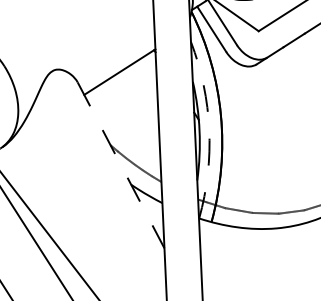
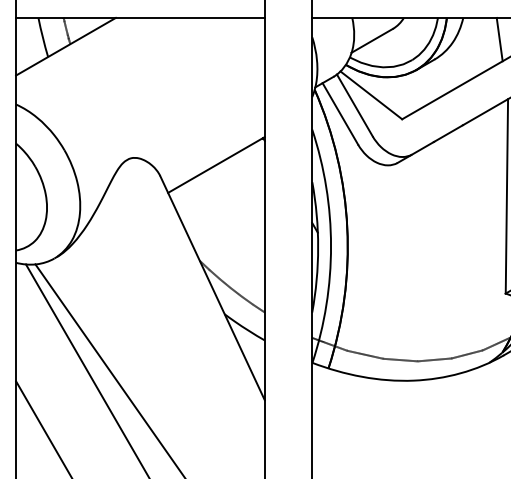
arc: (209, 129) -> (331, 246), dashed -> solid
line: (121, 165) -> (212, 288), dashed -> solid

